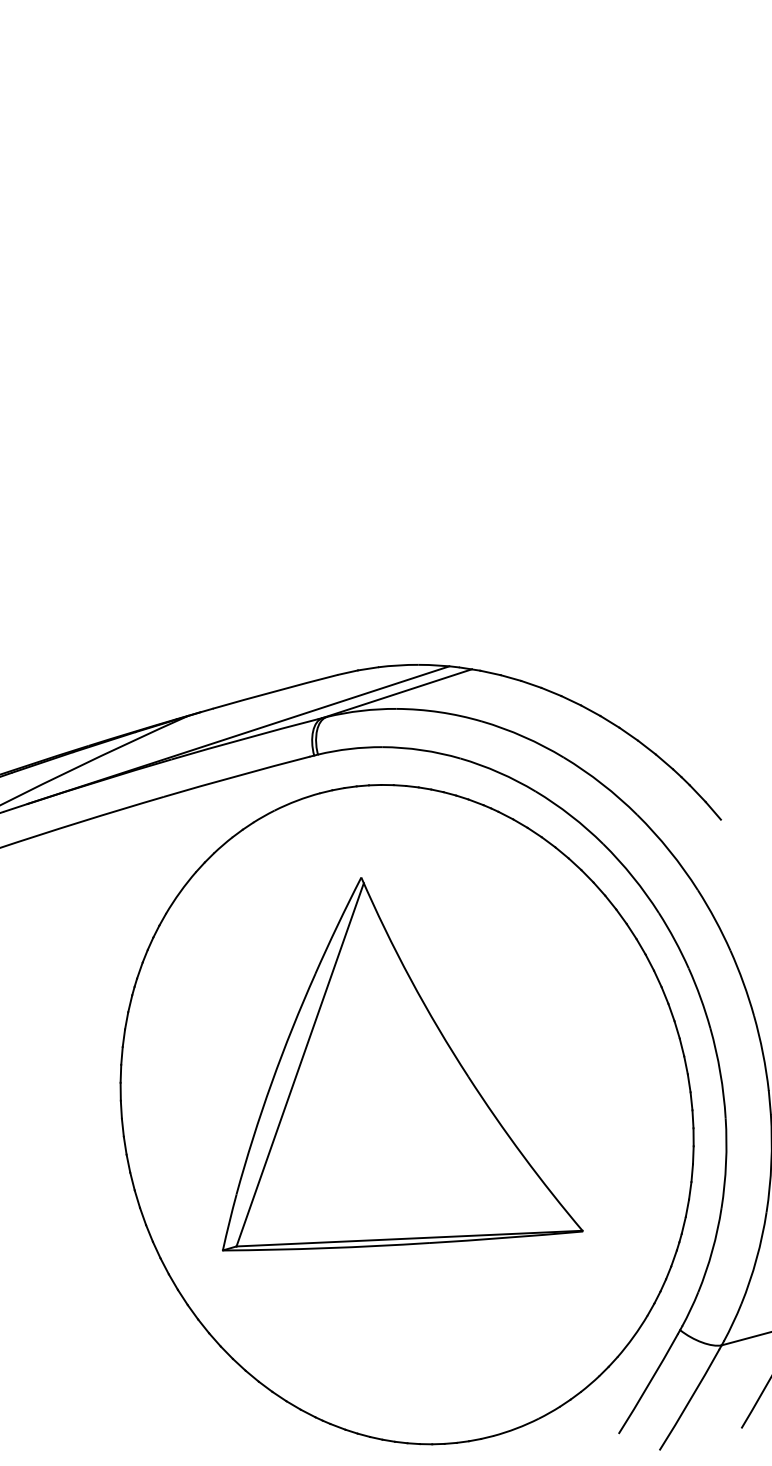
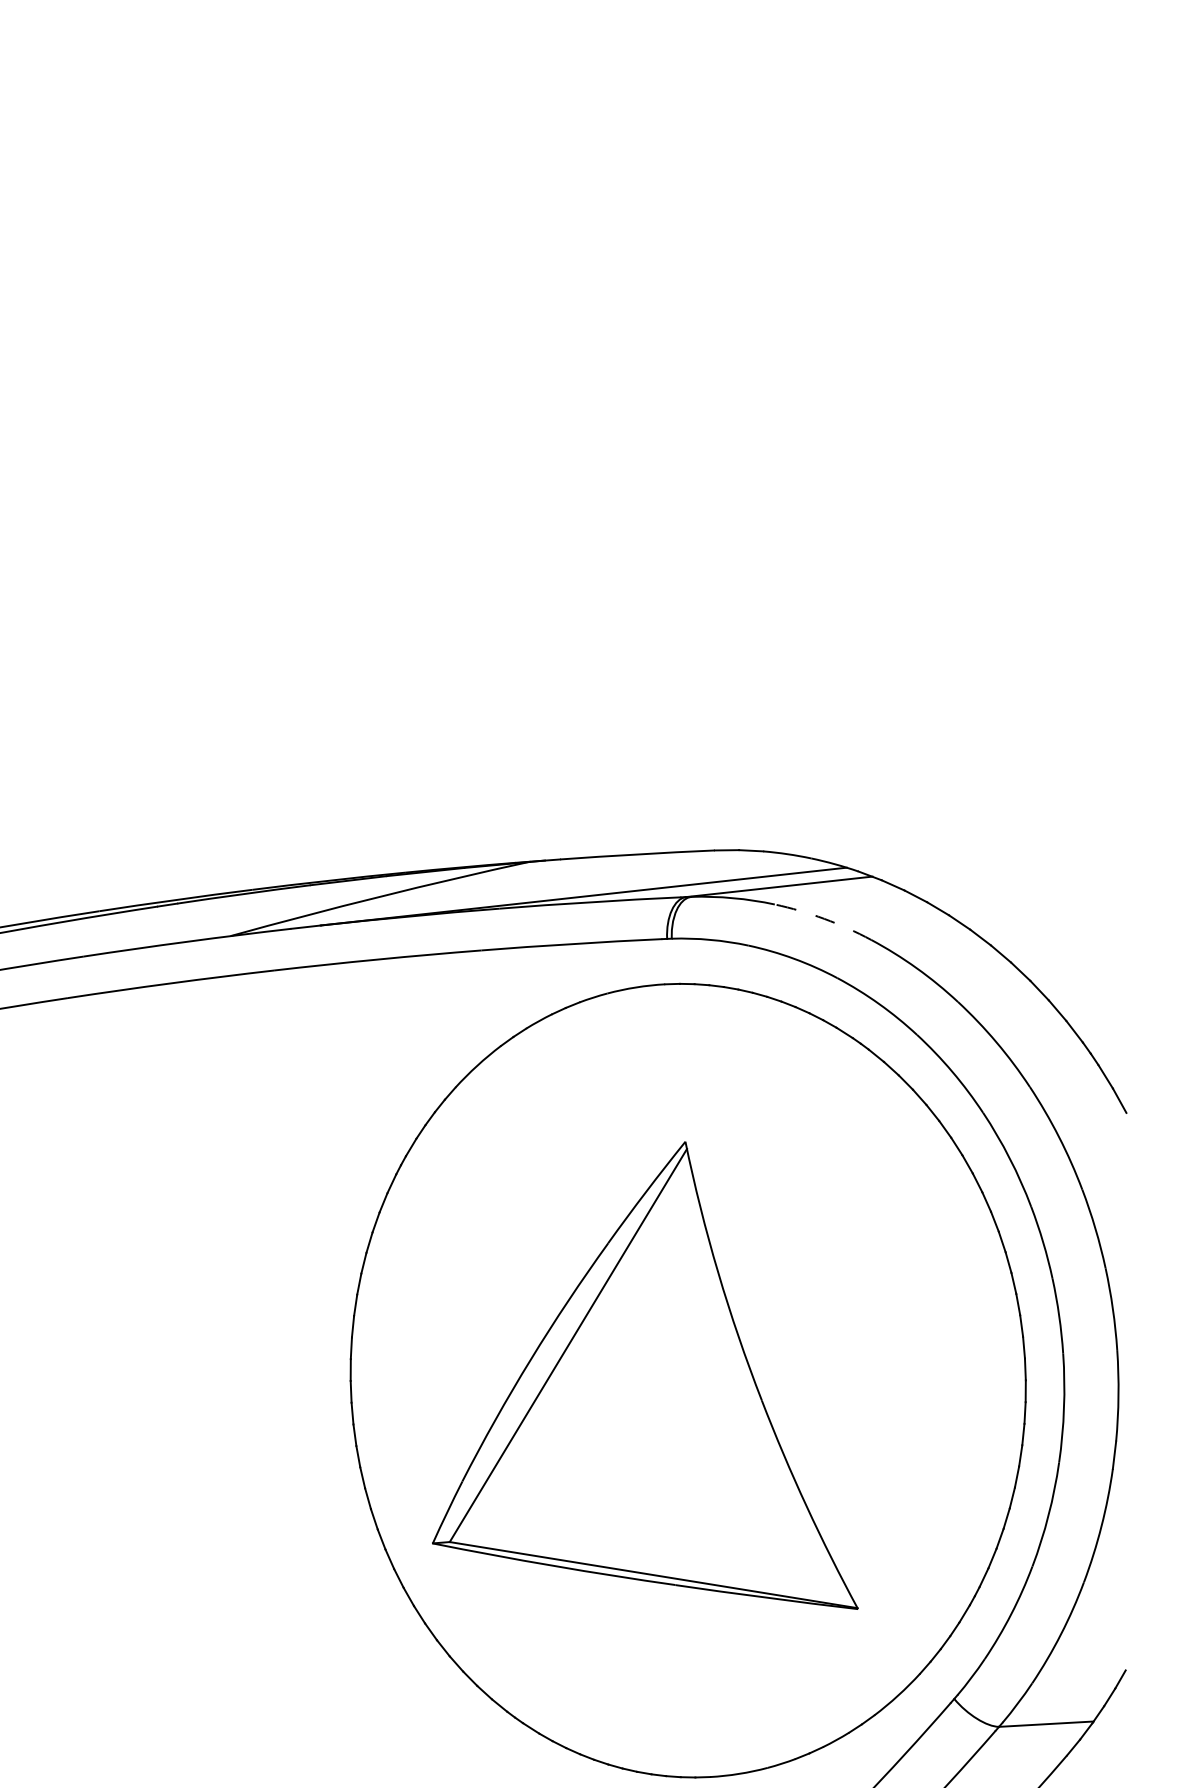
arc: (439, 711) -> (824, 918), solid -> dashed
part: (368, 1076) -> (645, 1375), moved

